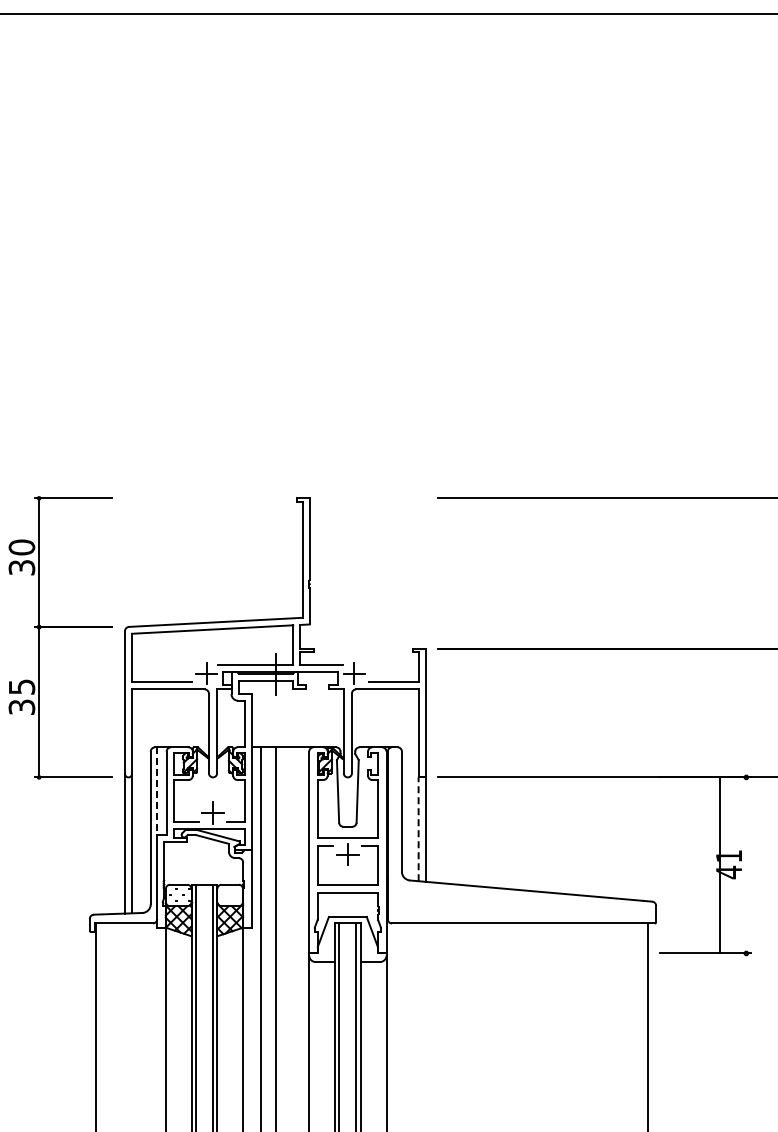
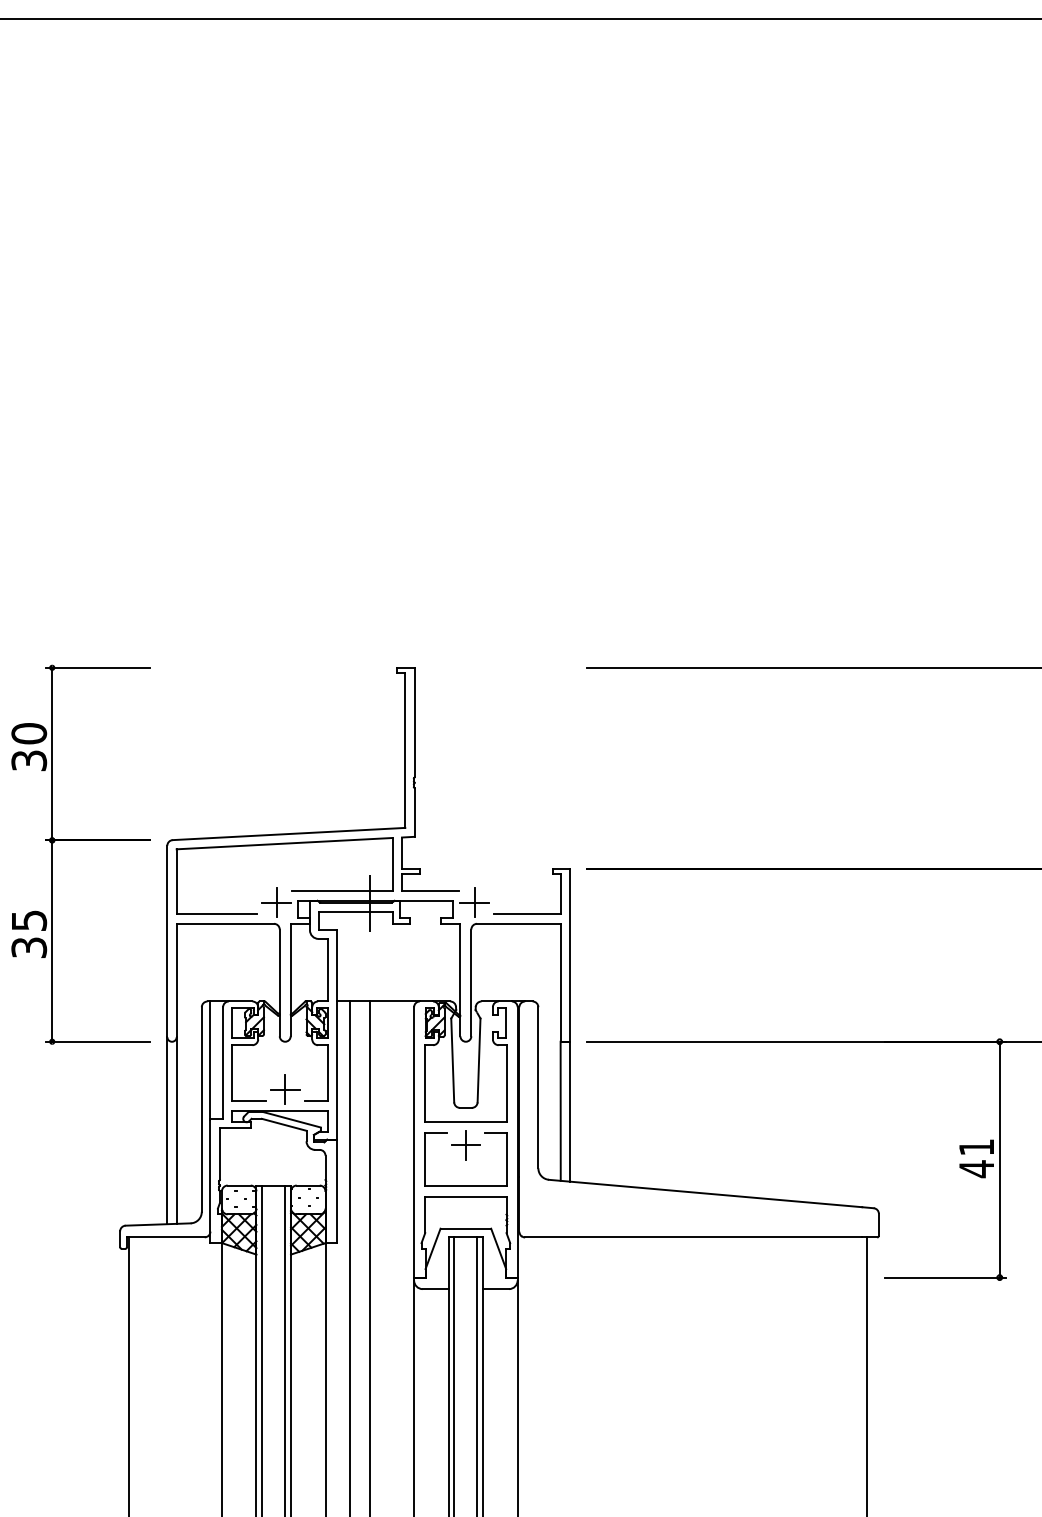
line: (157, 792) -> (210, 1061), dashed -> solid
line: (418, 829) -> (560, 1111), dashed -> solid
line: (720, 865) -> (999, 1159), moved

